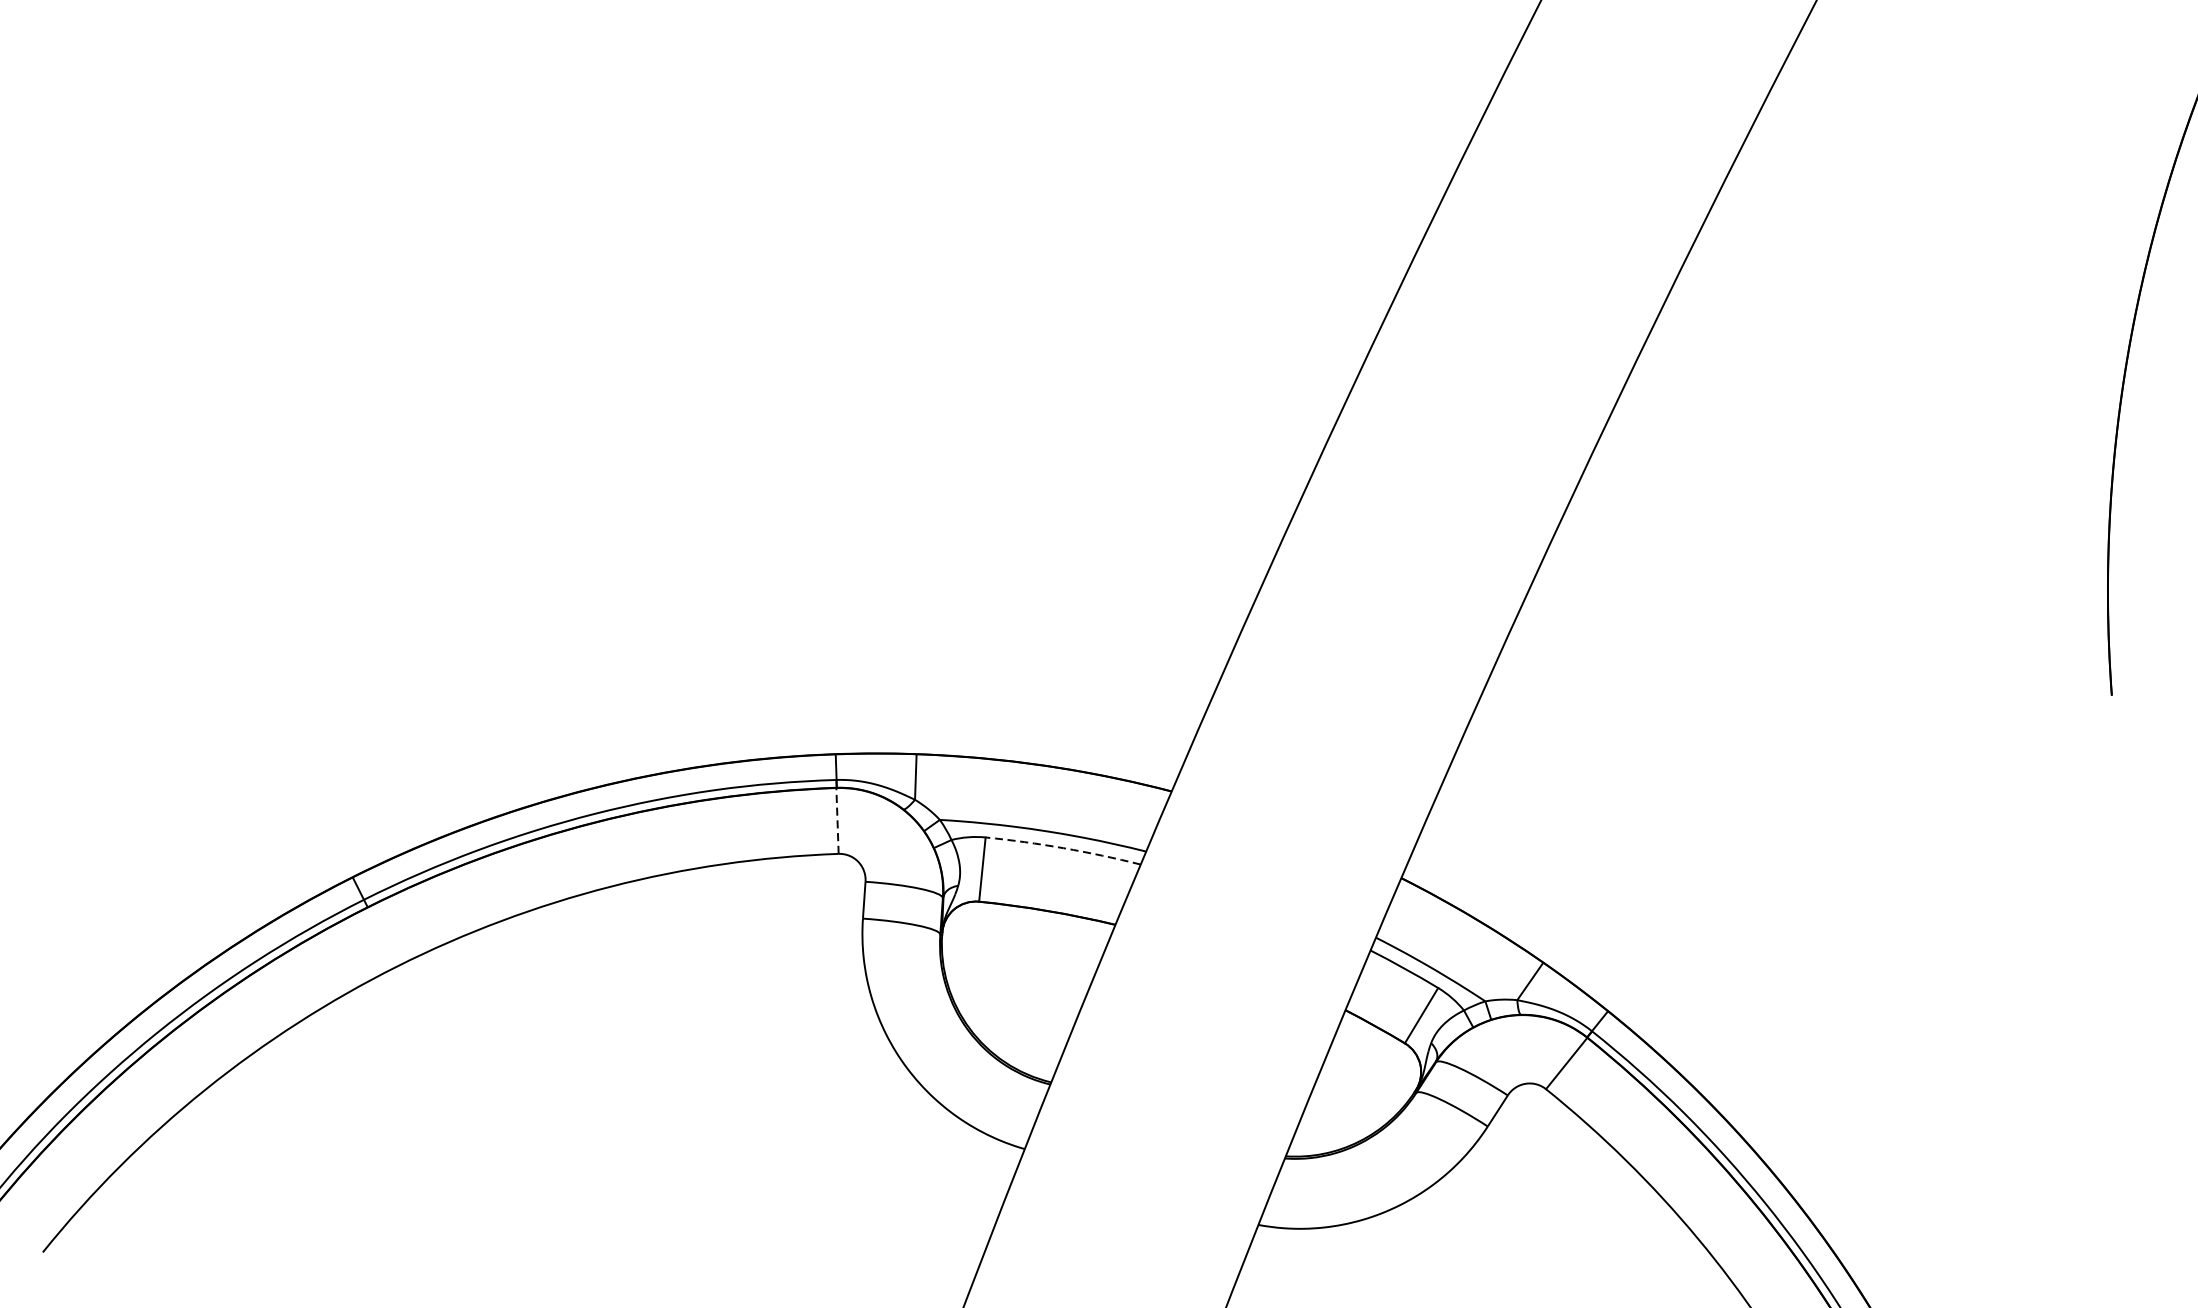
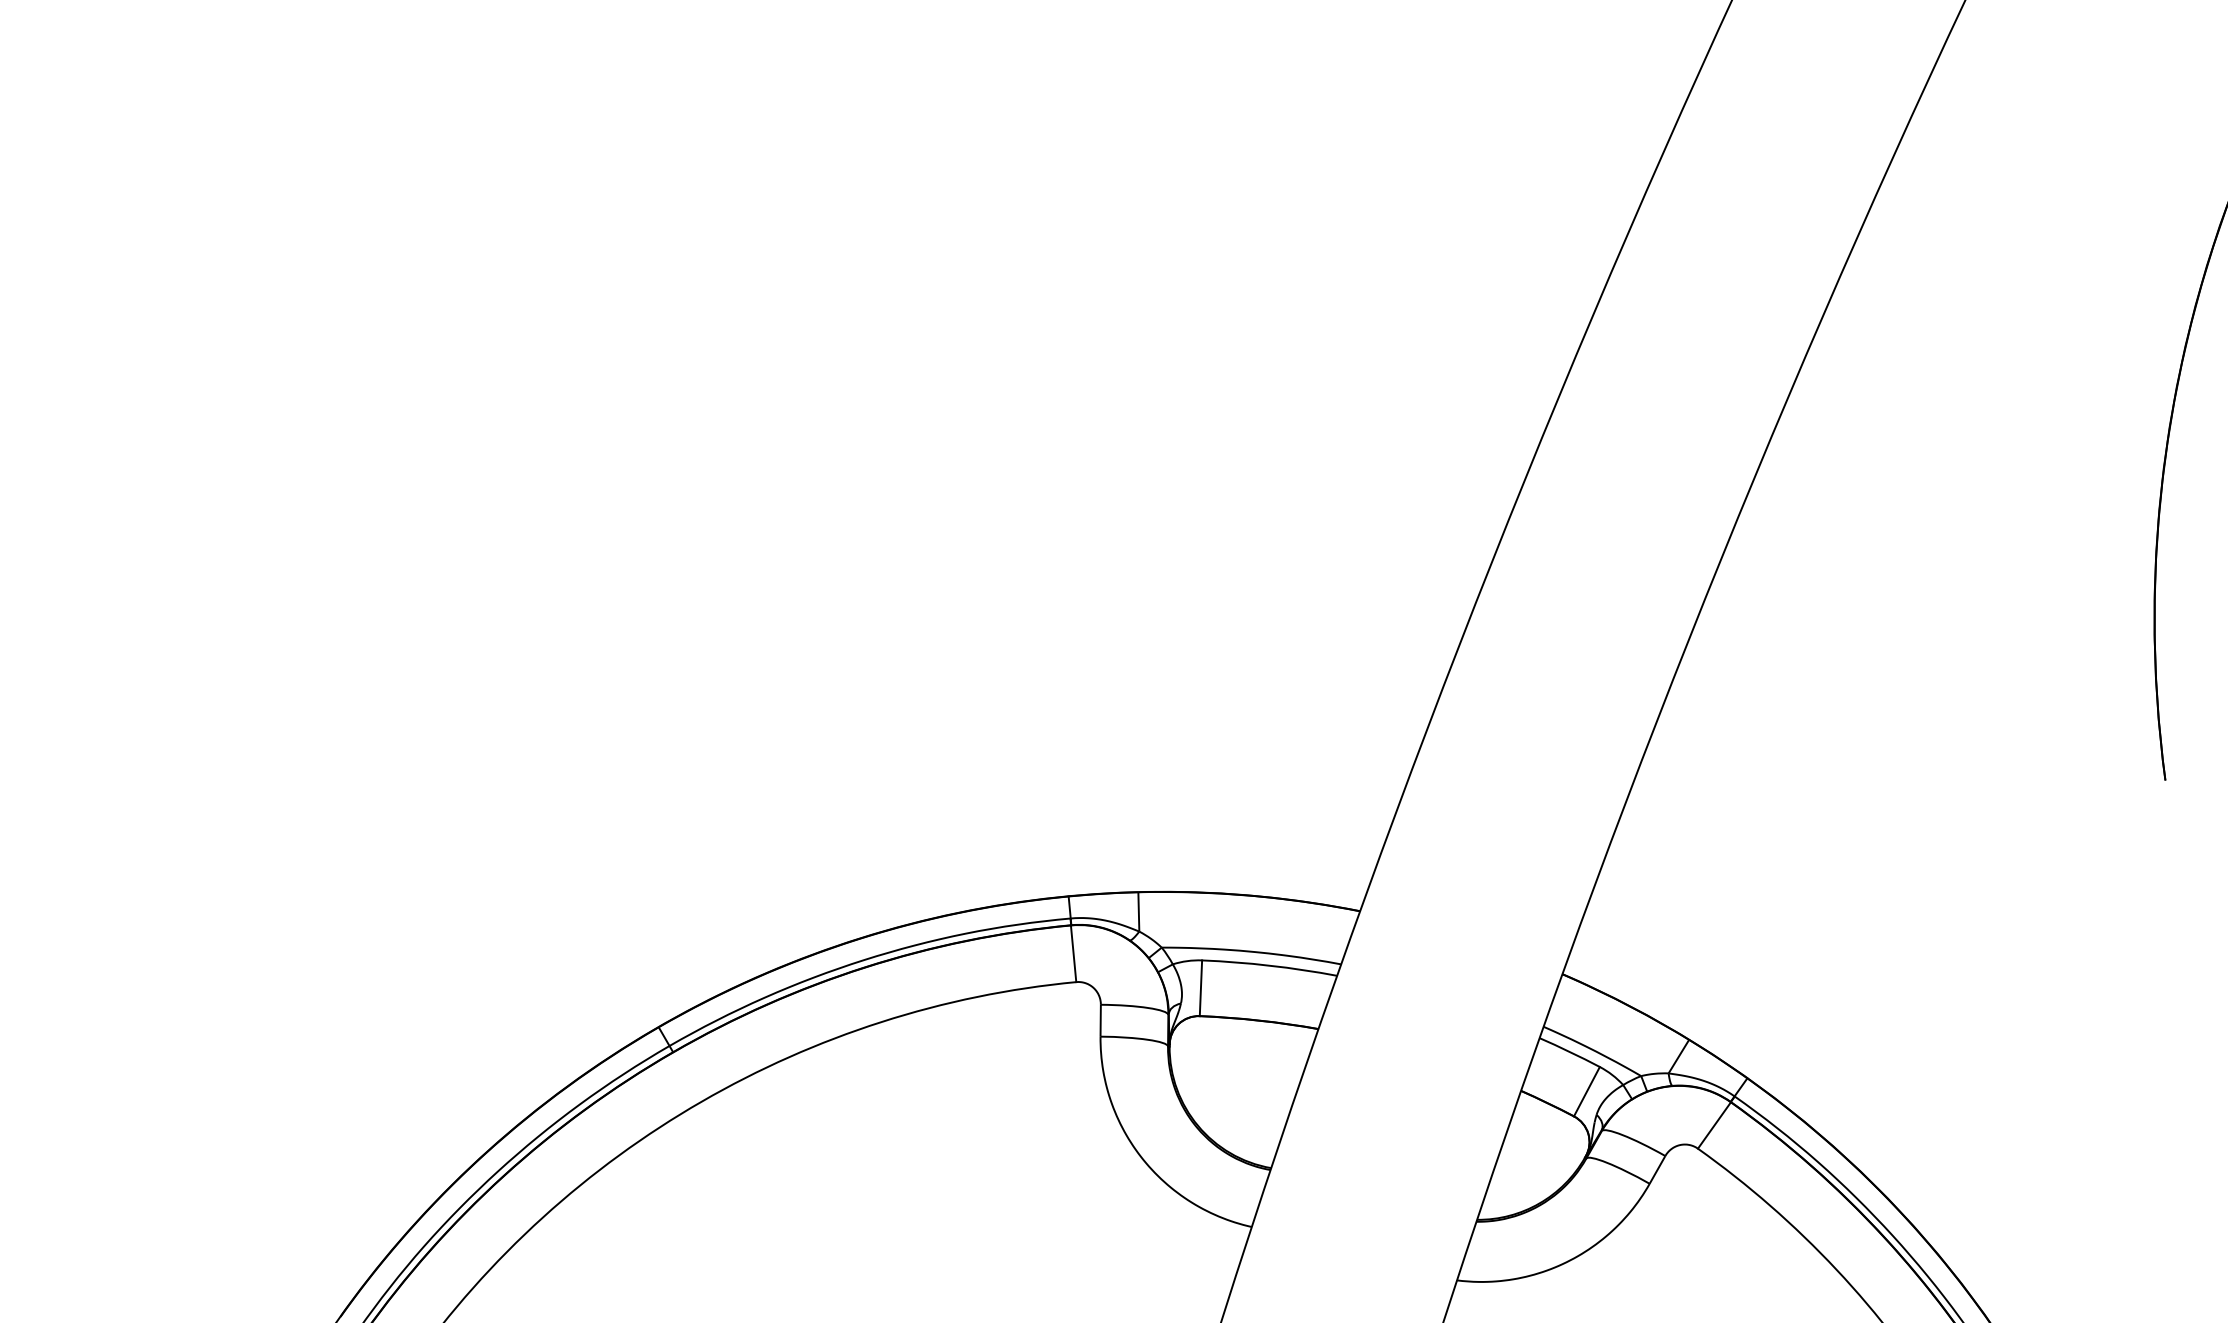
line: (837, 820) -> (1073, 953), dashed -> solid
arc: (1063, 847) -> (1269, 965), dashed -> solid

